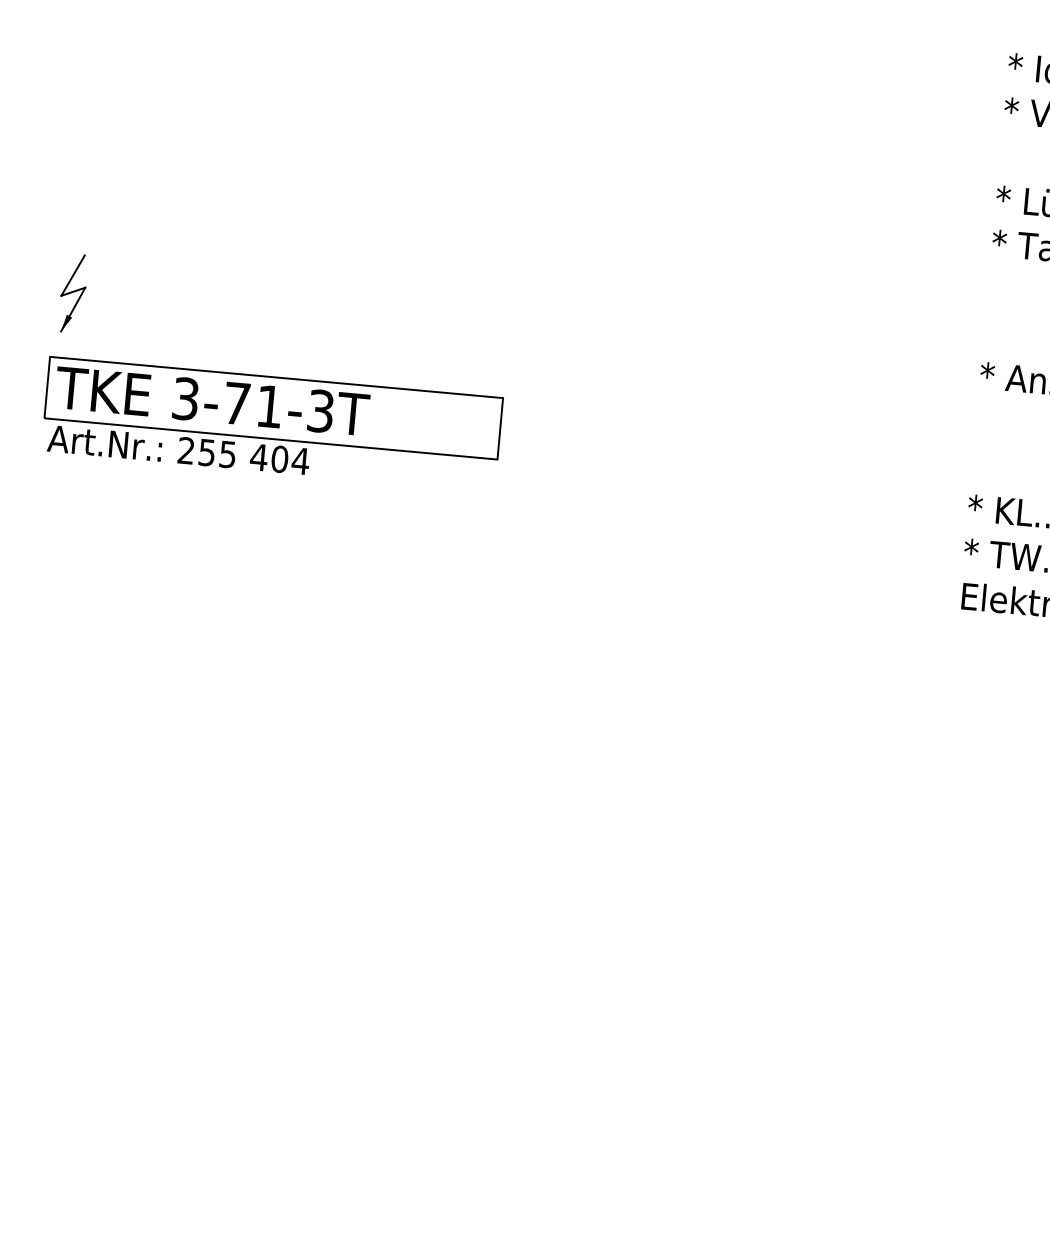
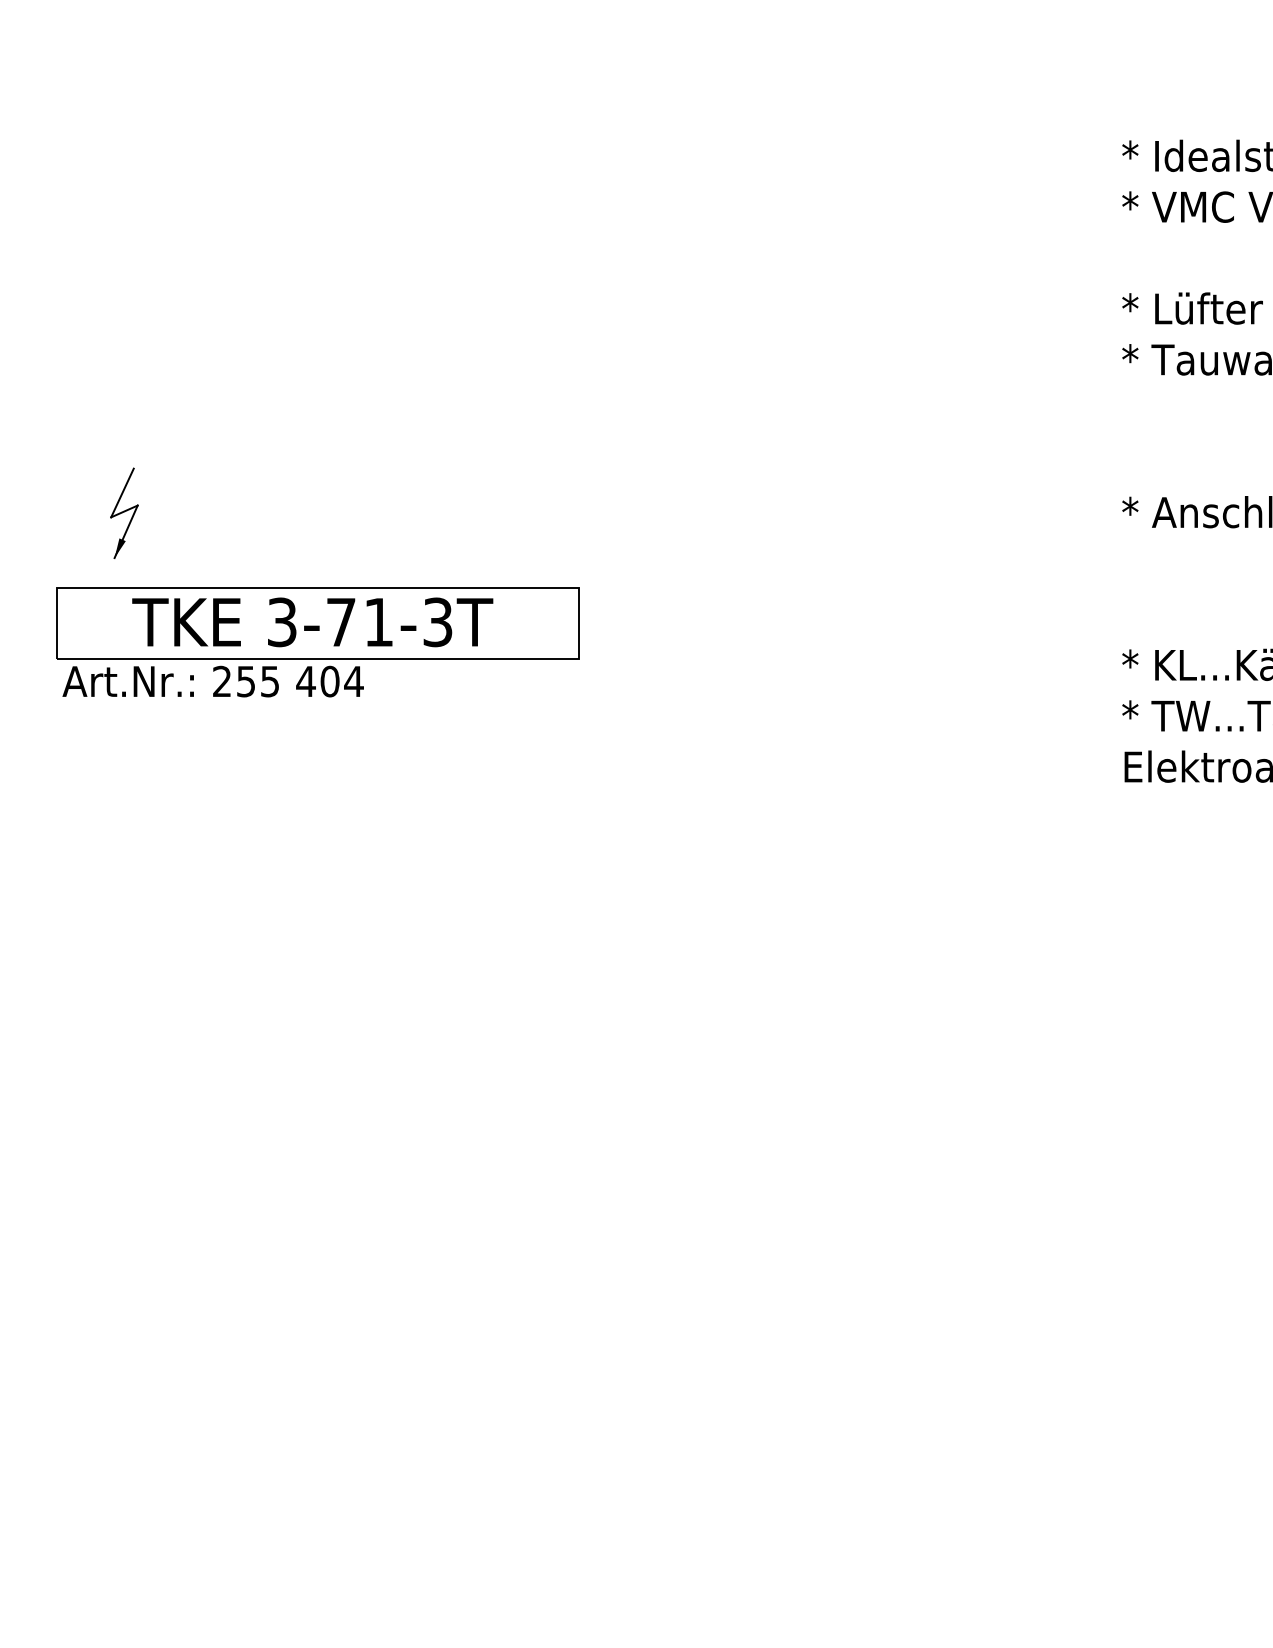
part: (73, 292) -> (124, 512), moved
text: (212, 401) -> (312, 622), moved

